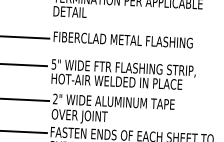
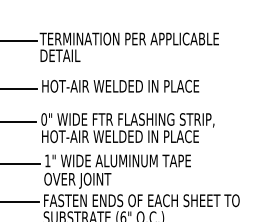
text: (123, 39) -> (126, 85), FIBERCLAD METAL FLASHING -> HOT-AIR WELDED IN PLACE
text: (54, 64) -> (44, 119), 5" -> 0"
text: (55, 98) -> (47, 160), 2" -> 1"

